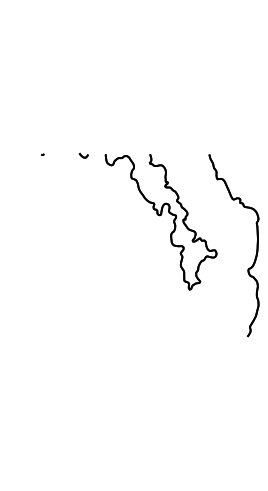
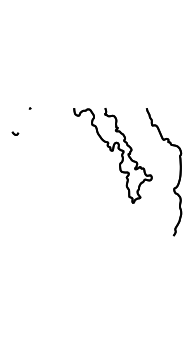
part: (83, 155) -> (15, 133), moved

